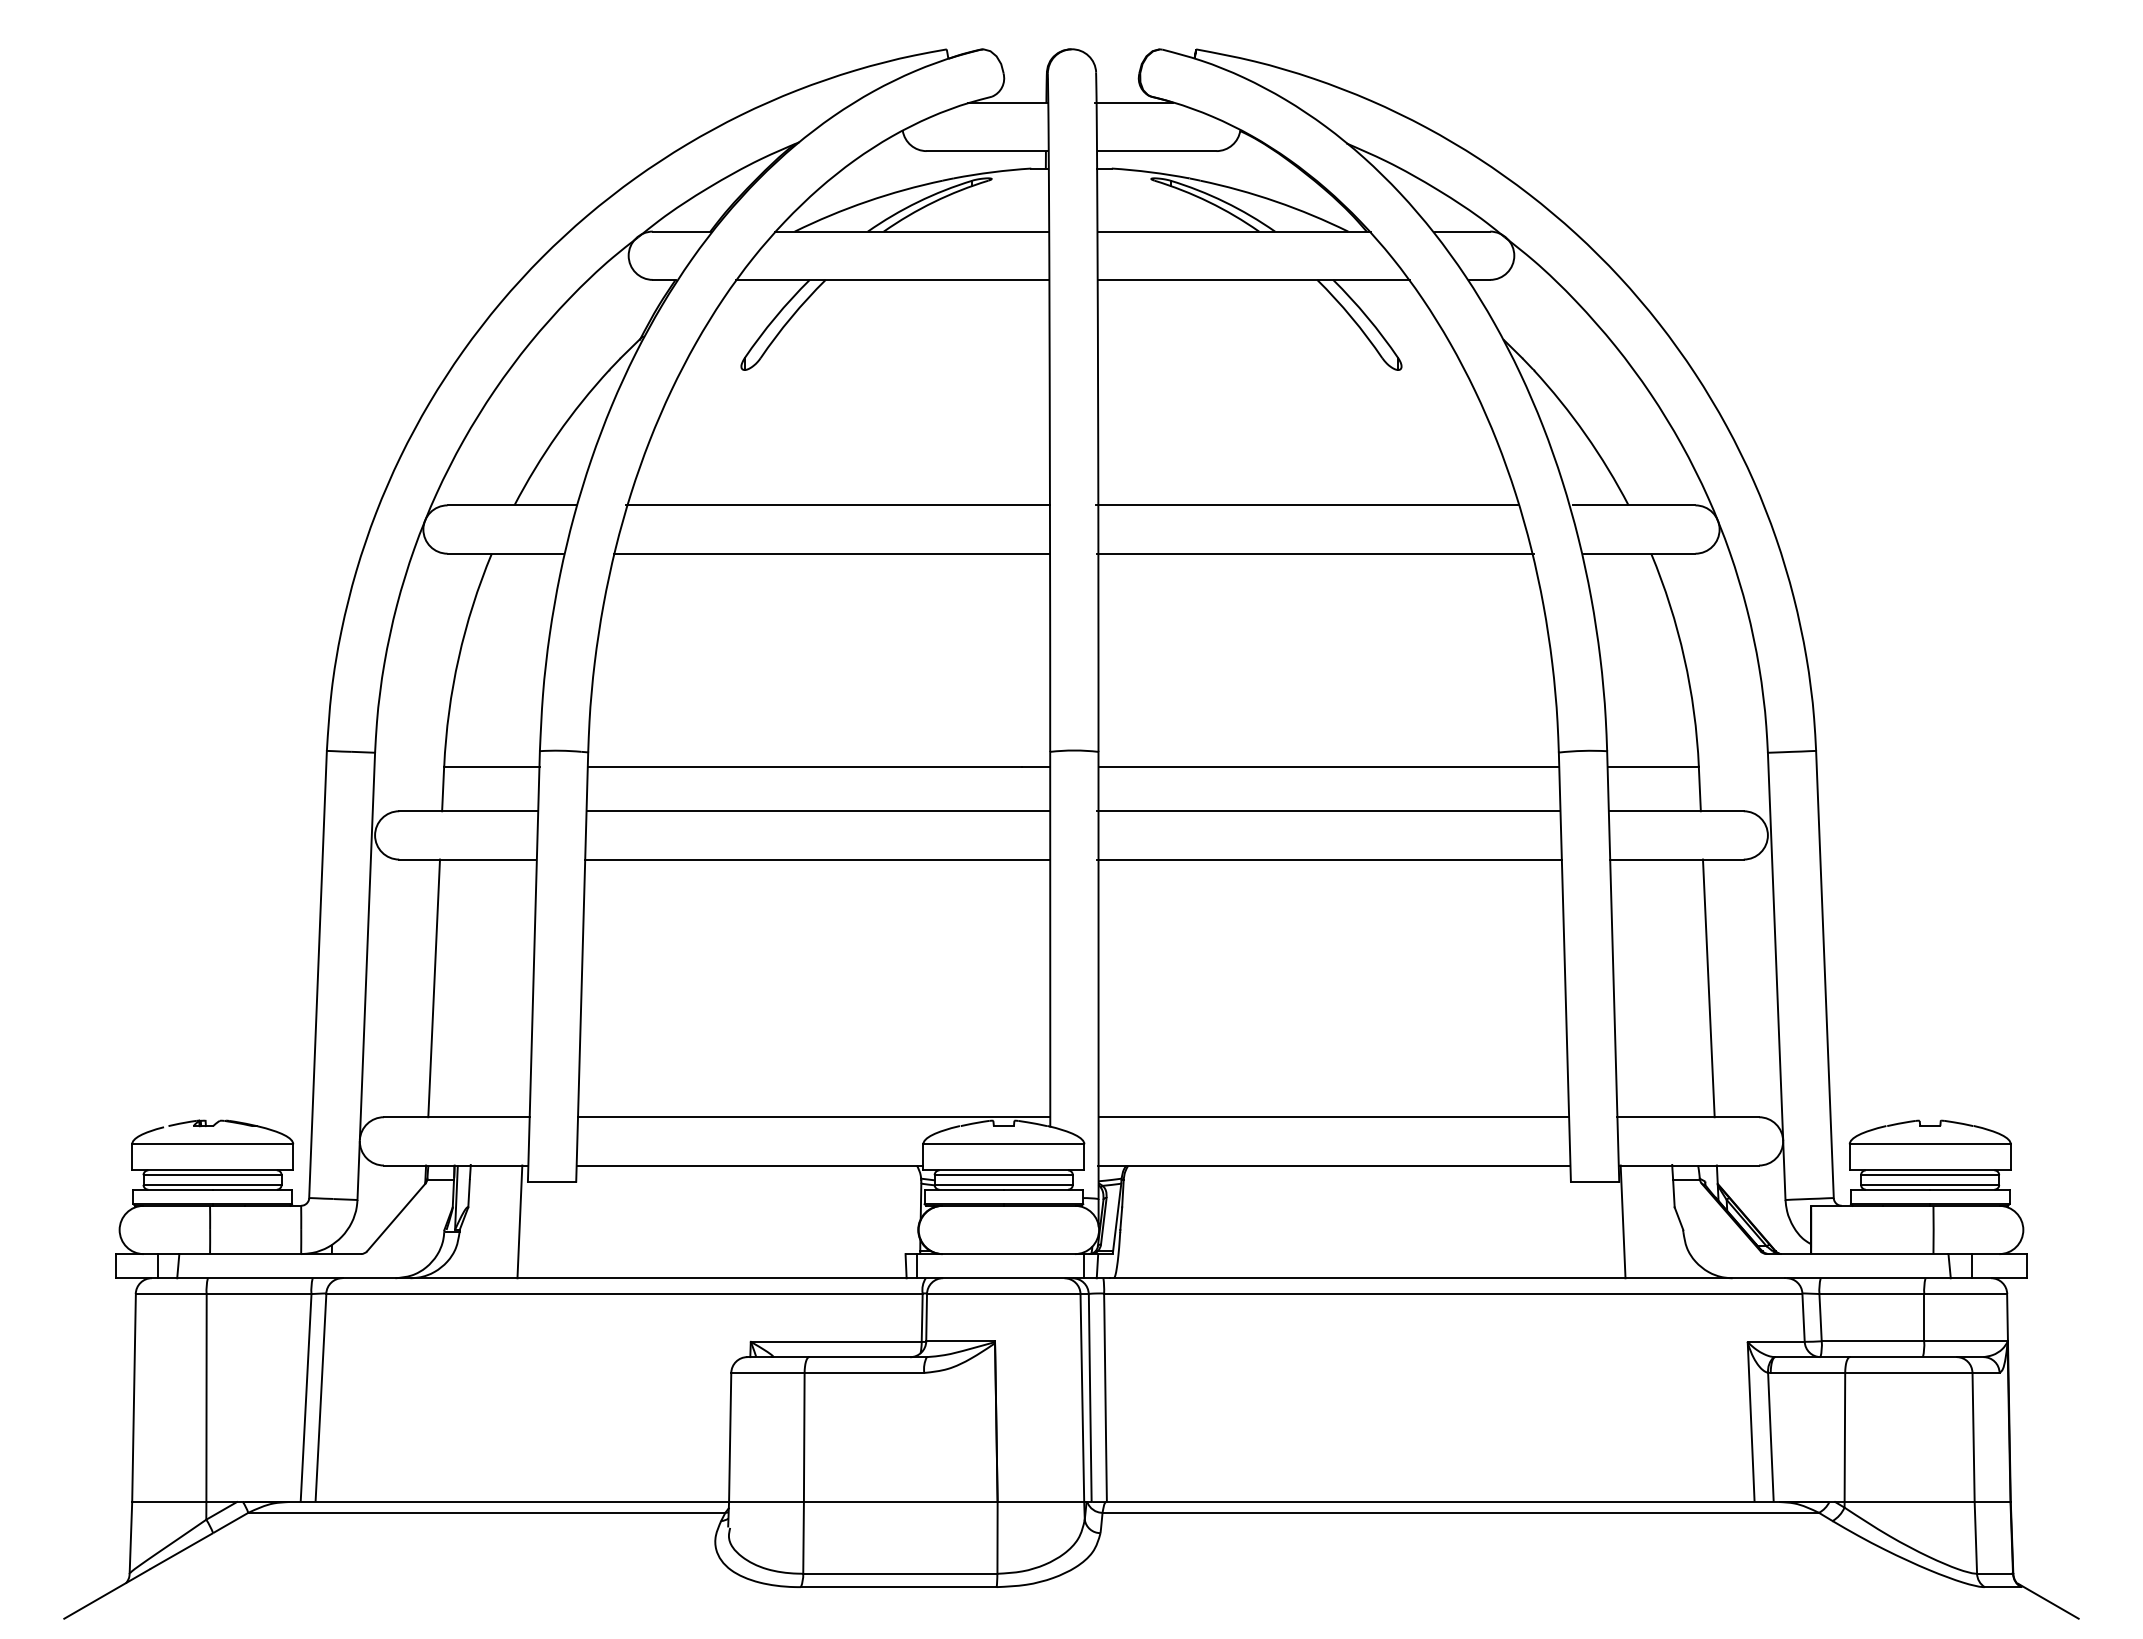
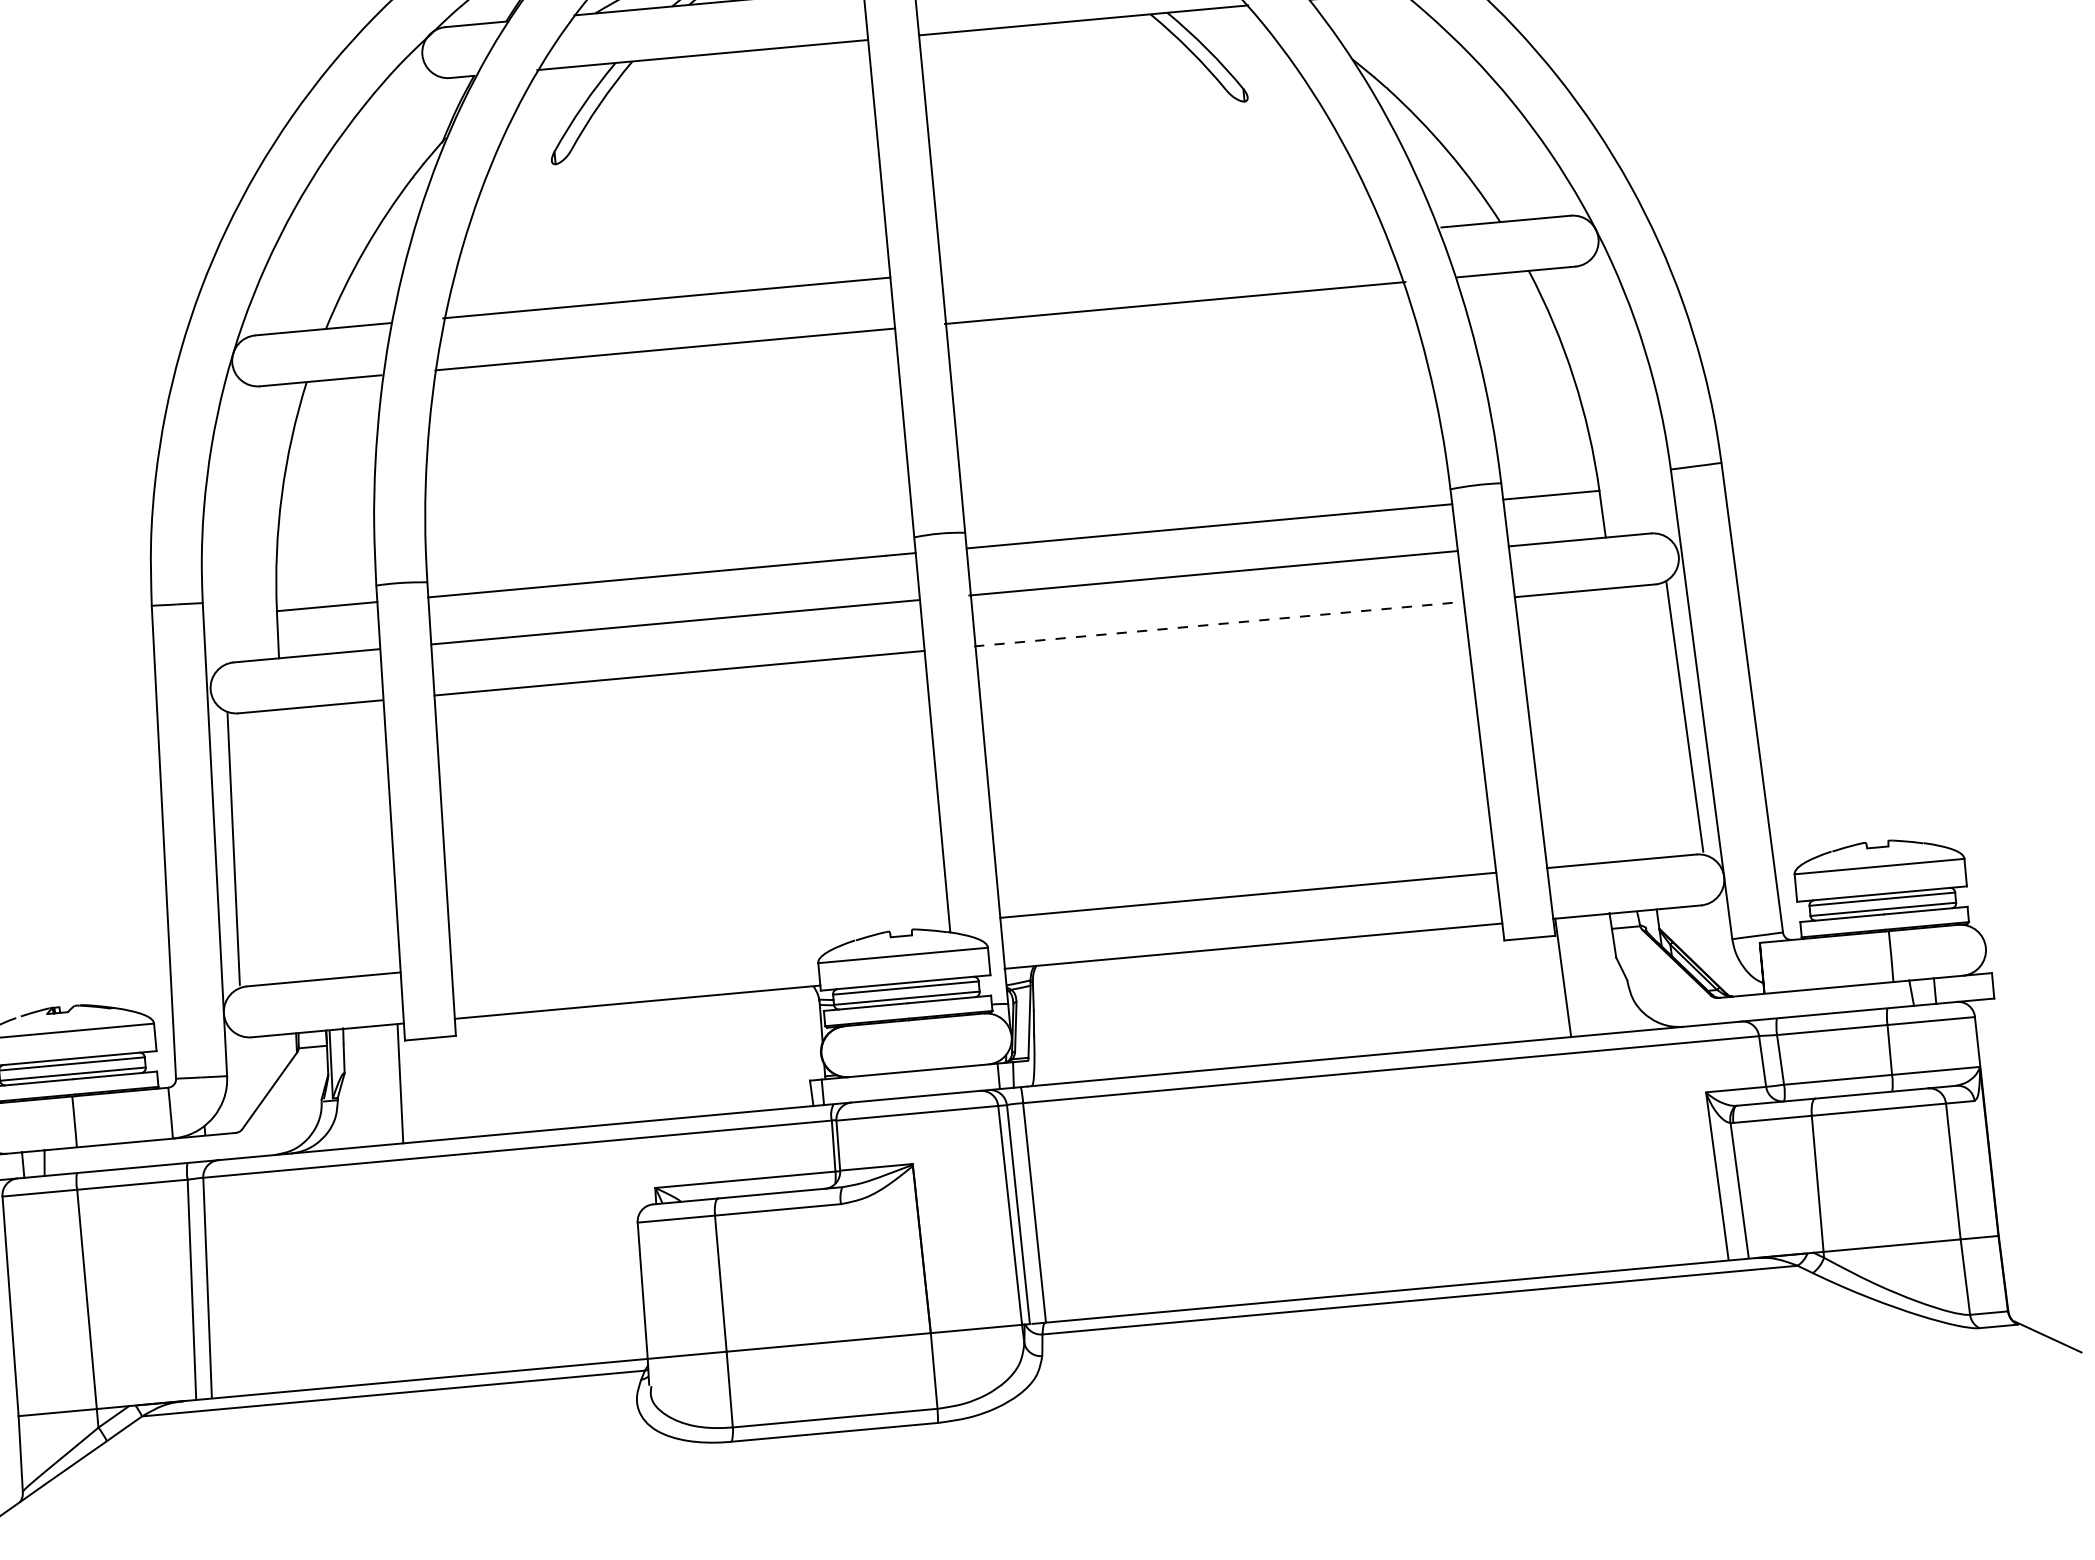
line: (1306, 505) -> (1160, 253), removed
line: (1329, 859) -> (1219, 624), solid -> dashed
line: (434, 988) -> (234, 848), moved
line: (1708, 988) -> (1684, 716), moved
line: (814, 1117) -> (700, 945), removed

